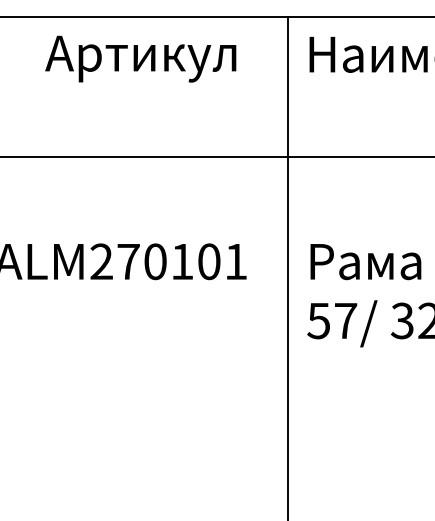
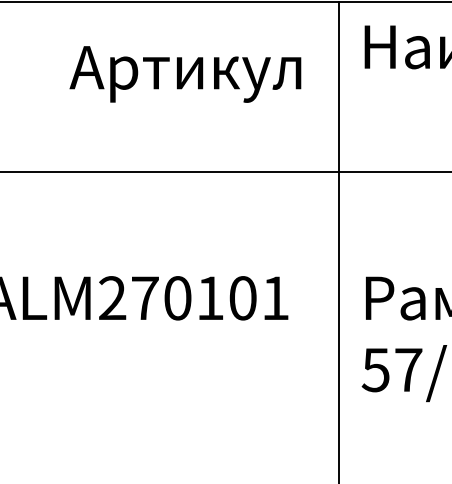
text: (140, 58) -> (185, 73), moved

